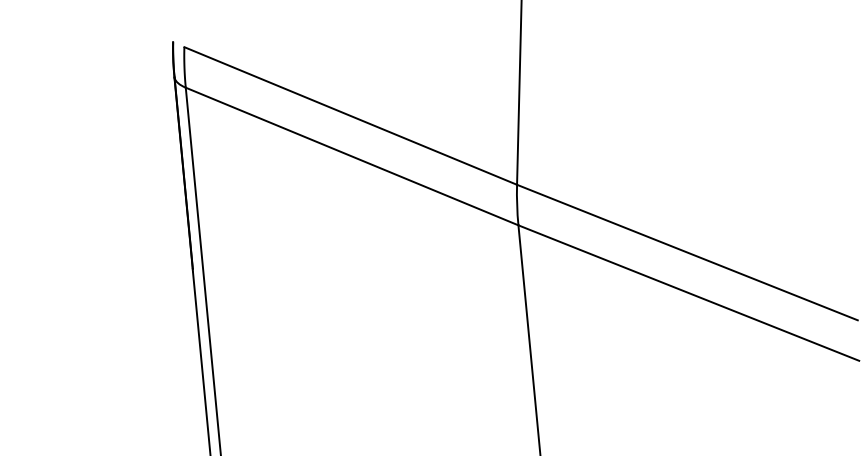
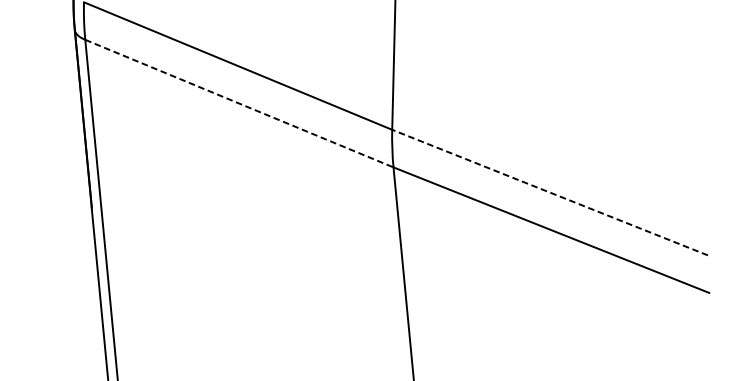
line: (352, 156) -> (239, 103), solid -> dashed
line: (686, 252) -> (549, 192), solid -> dashed

